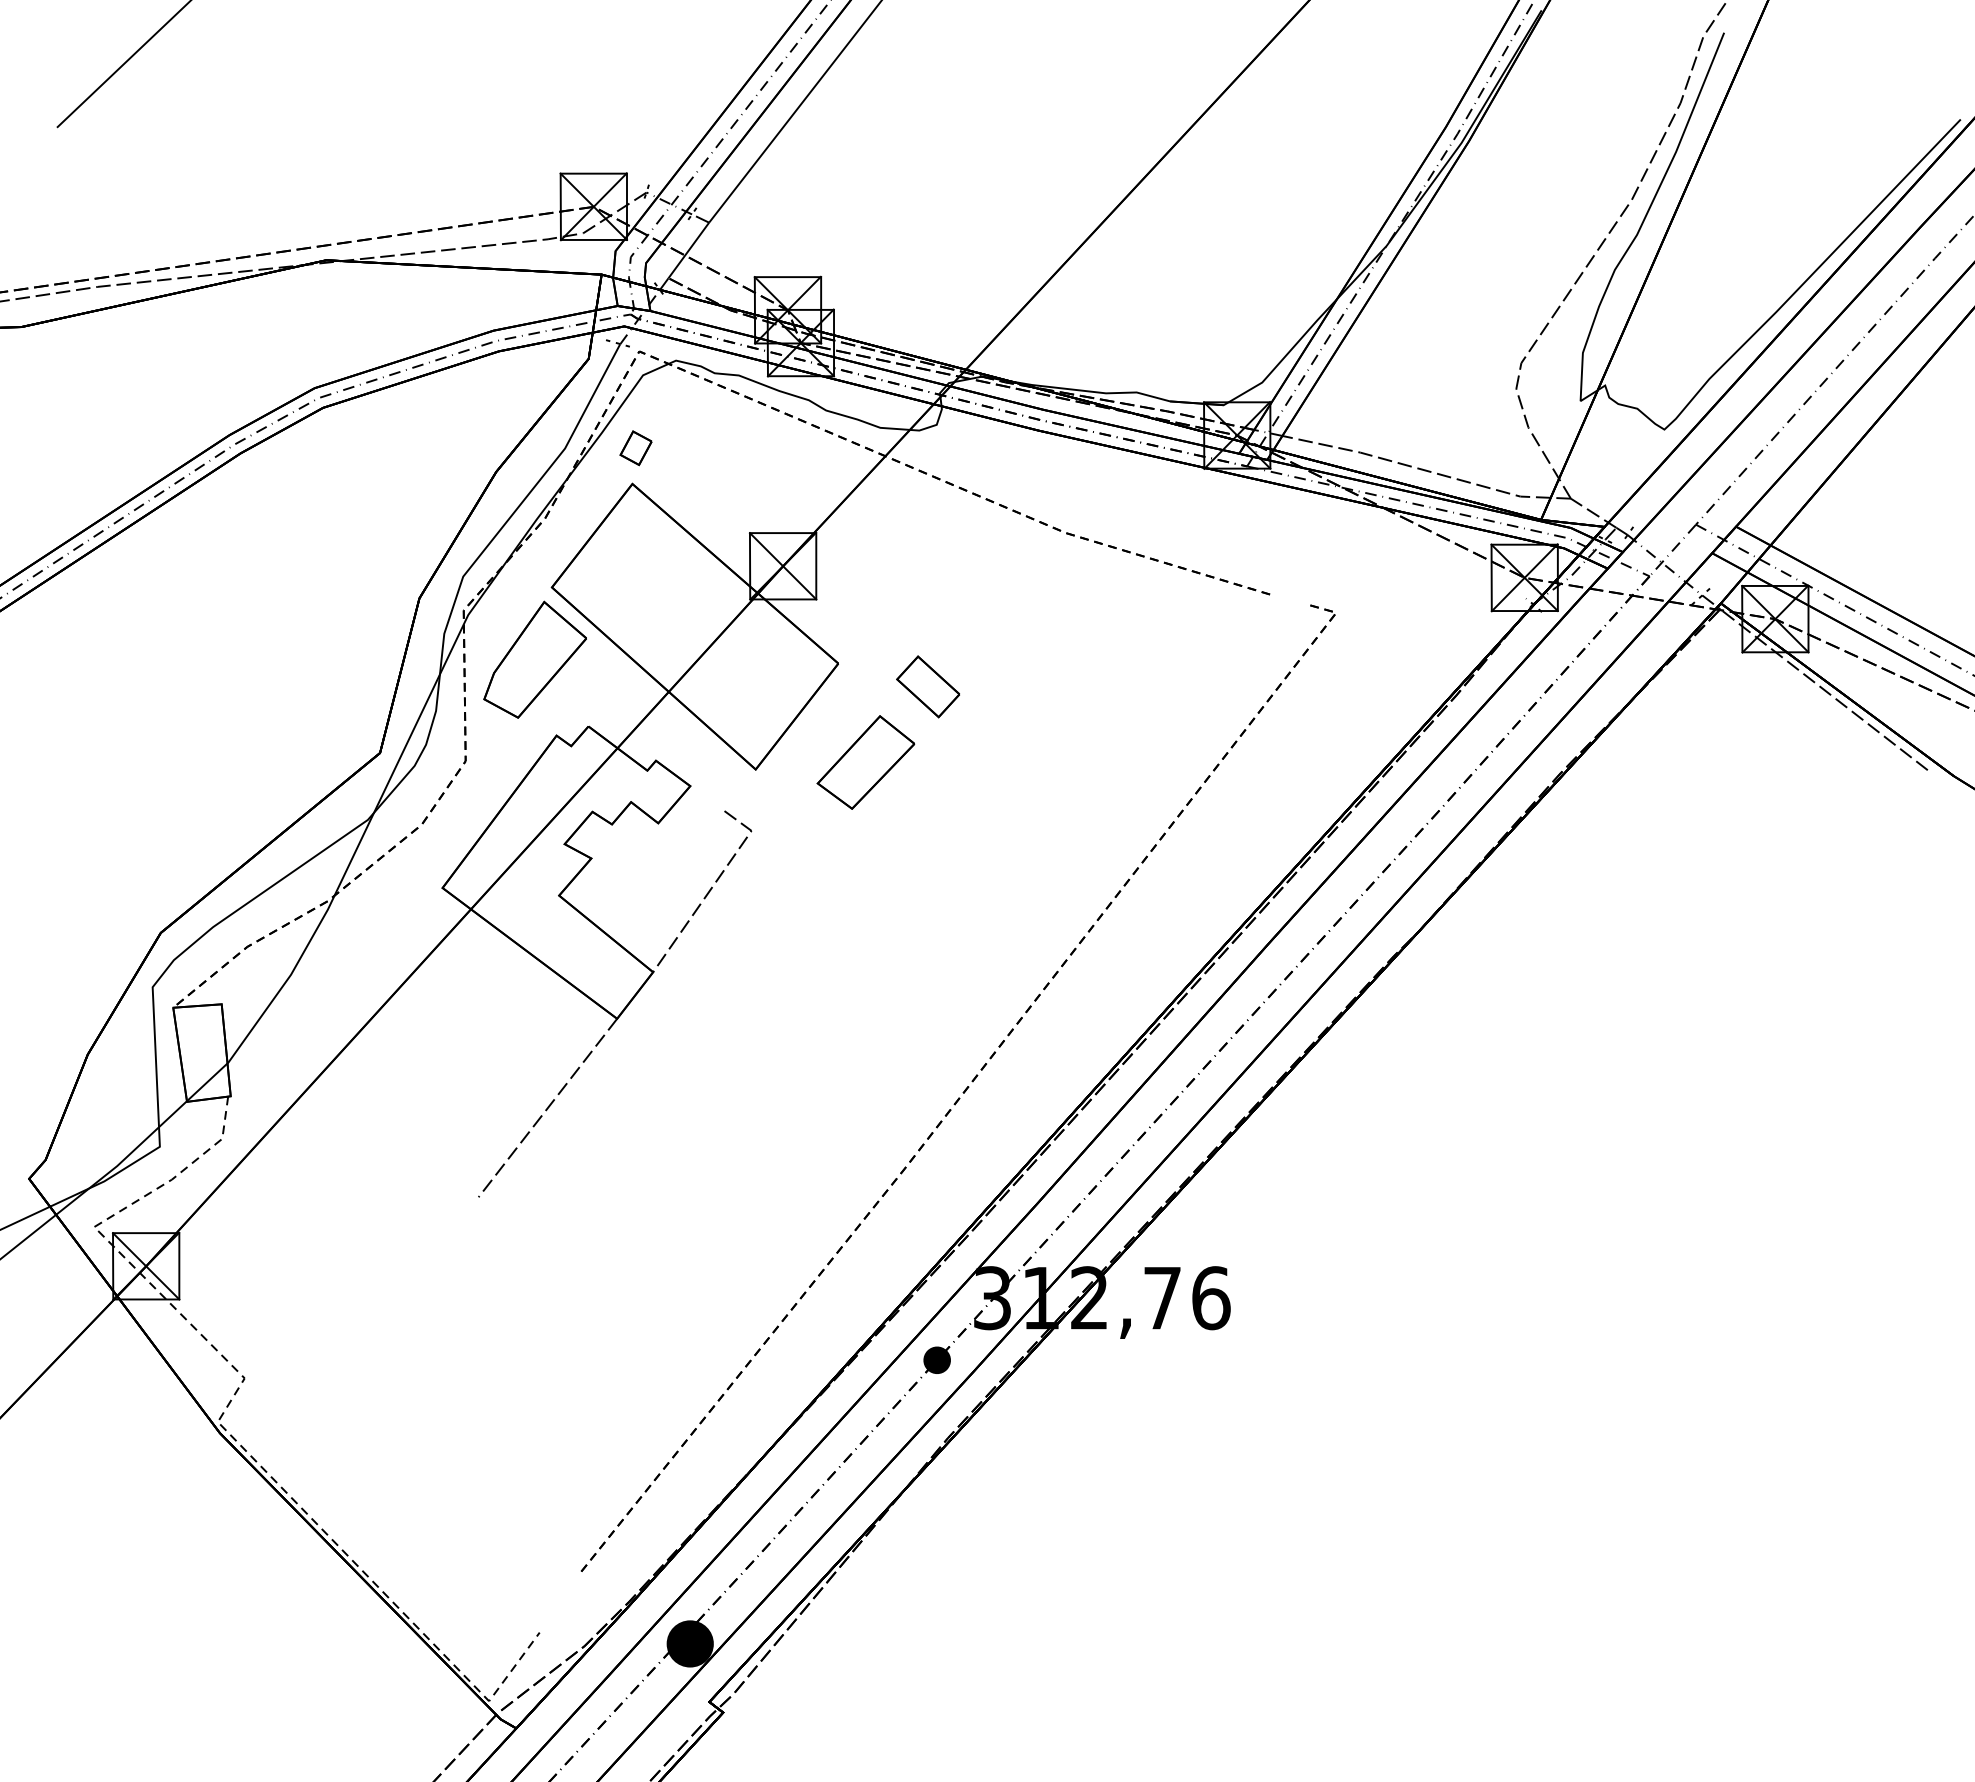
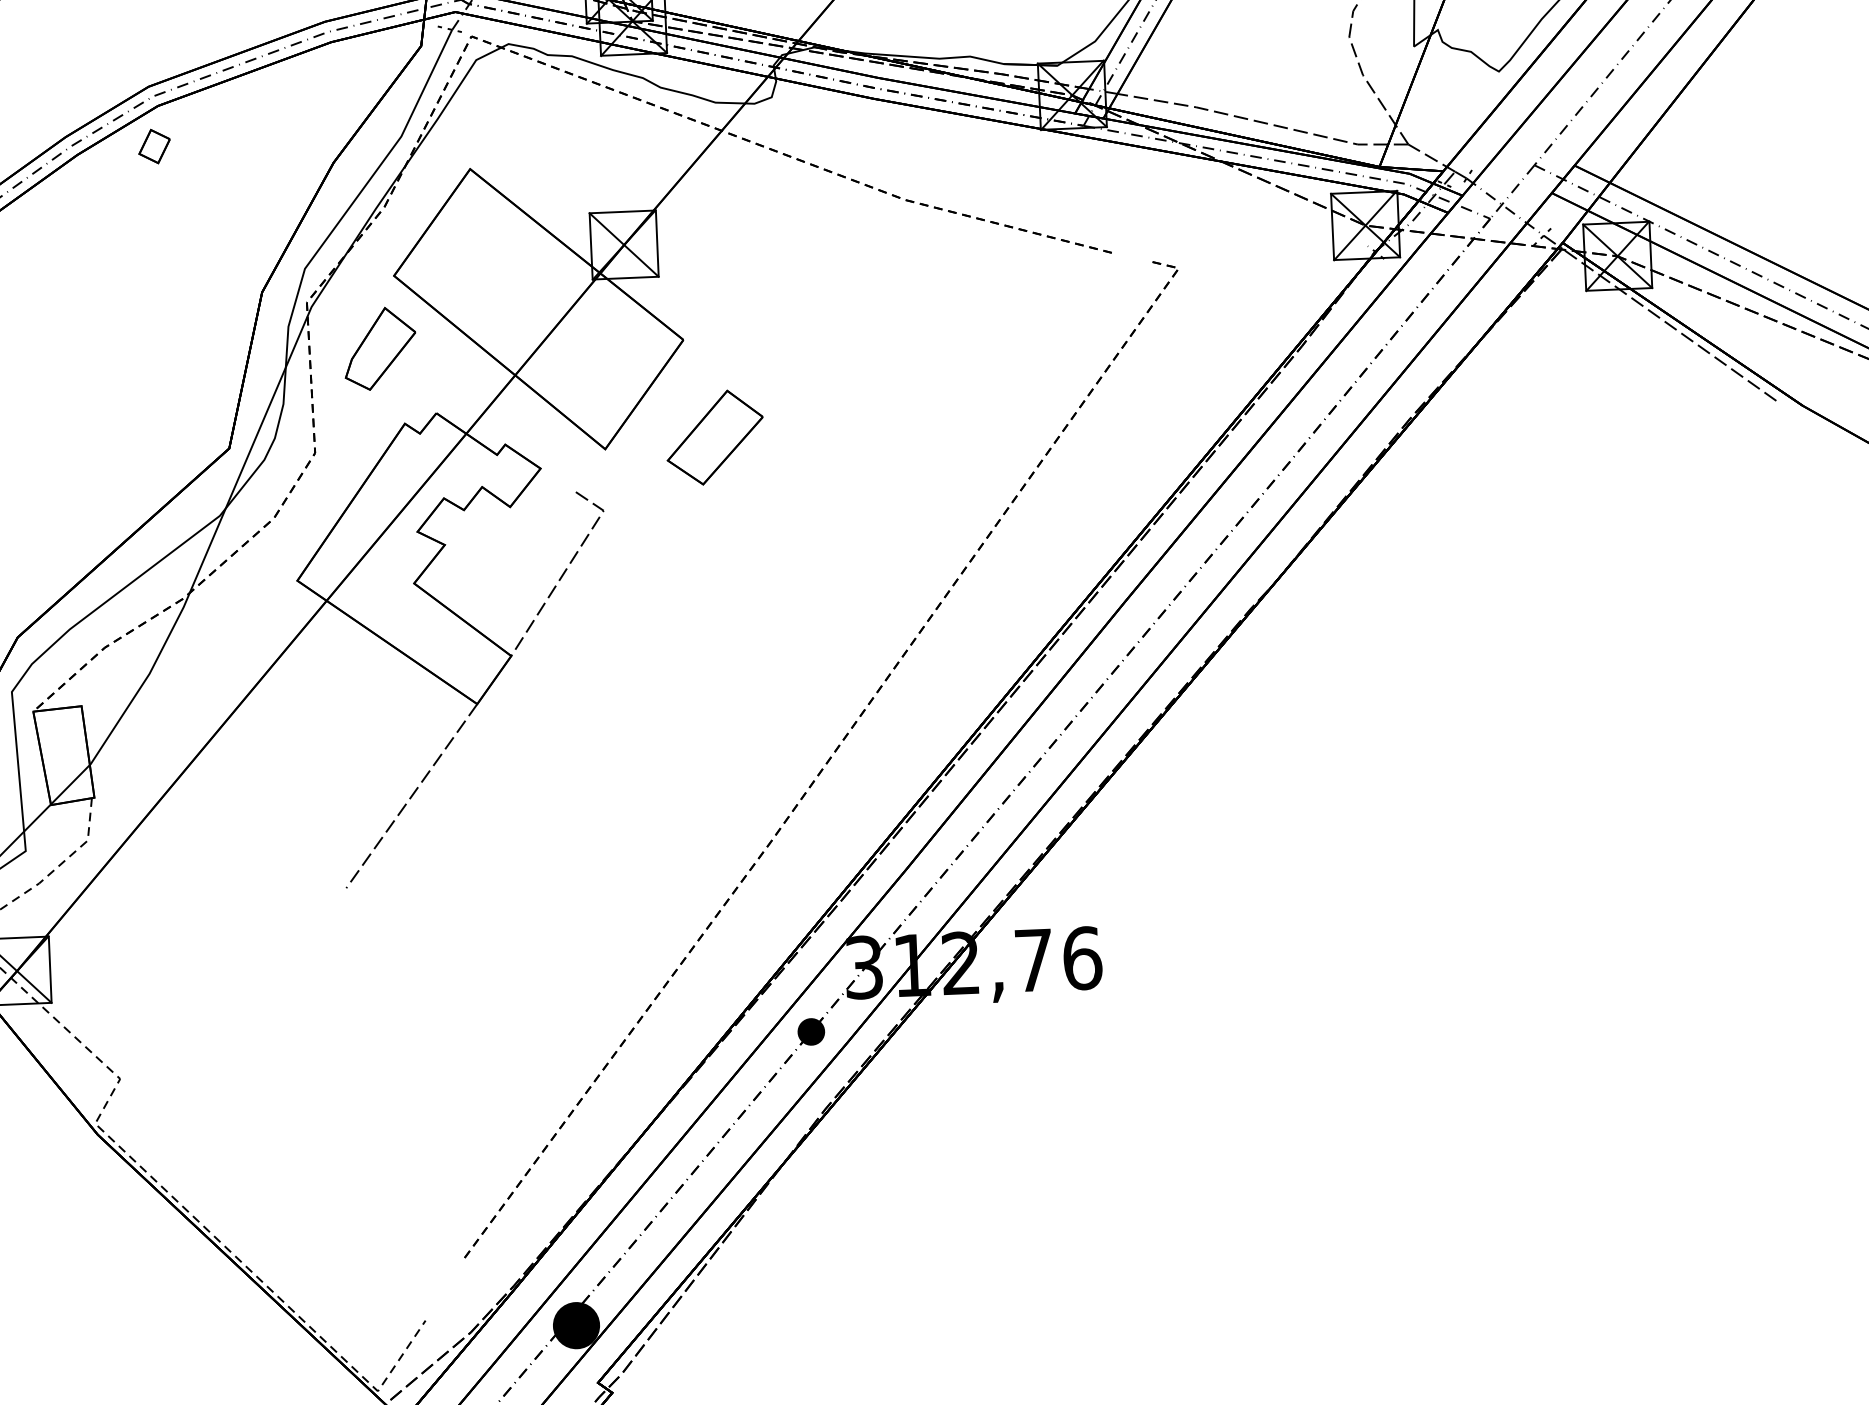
part: (635, 448) -> (154, 146), moved
part: (534, 659) -> (379, 348), size x0.7
part: (927, 686) -> (773, 359), removed

